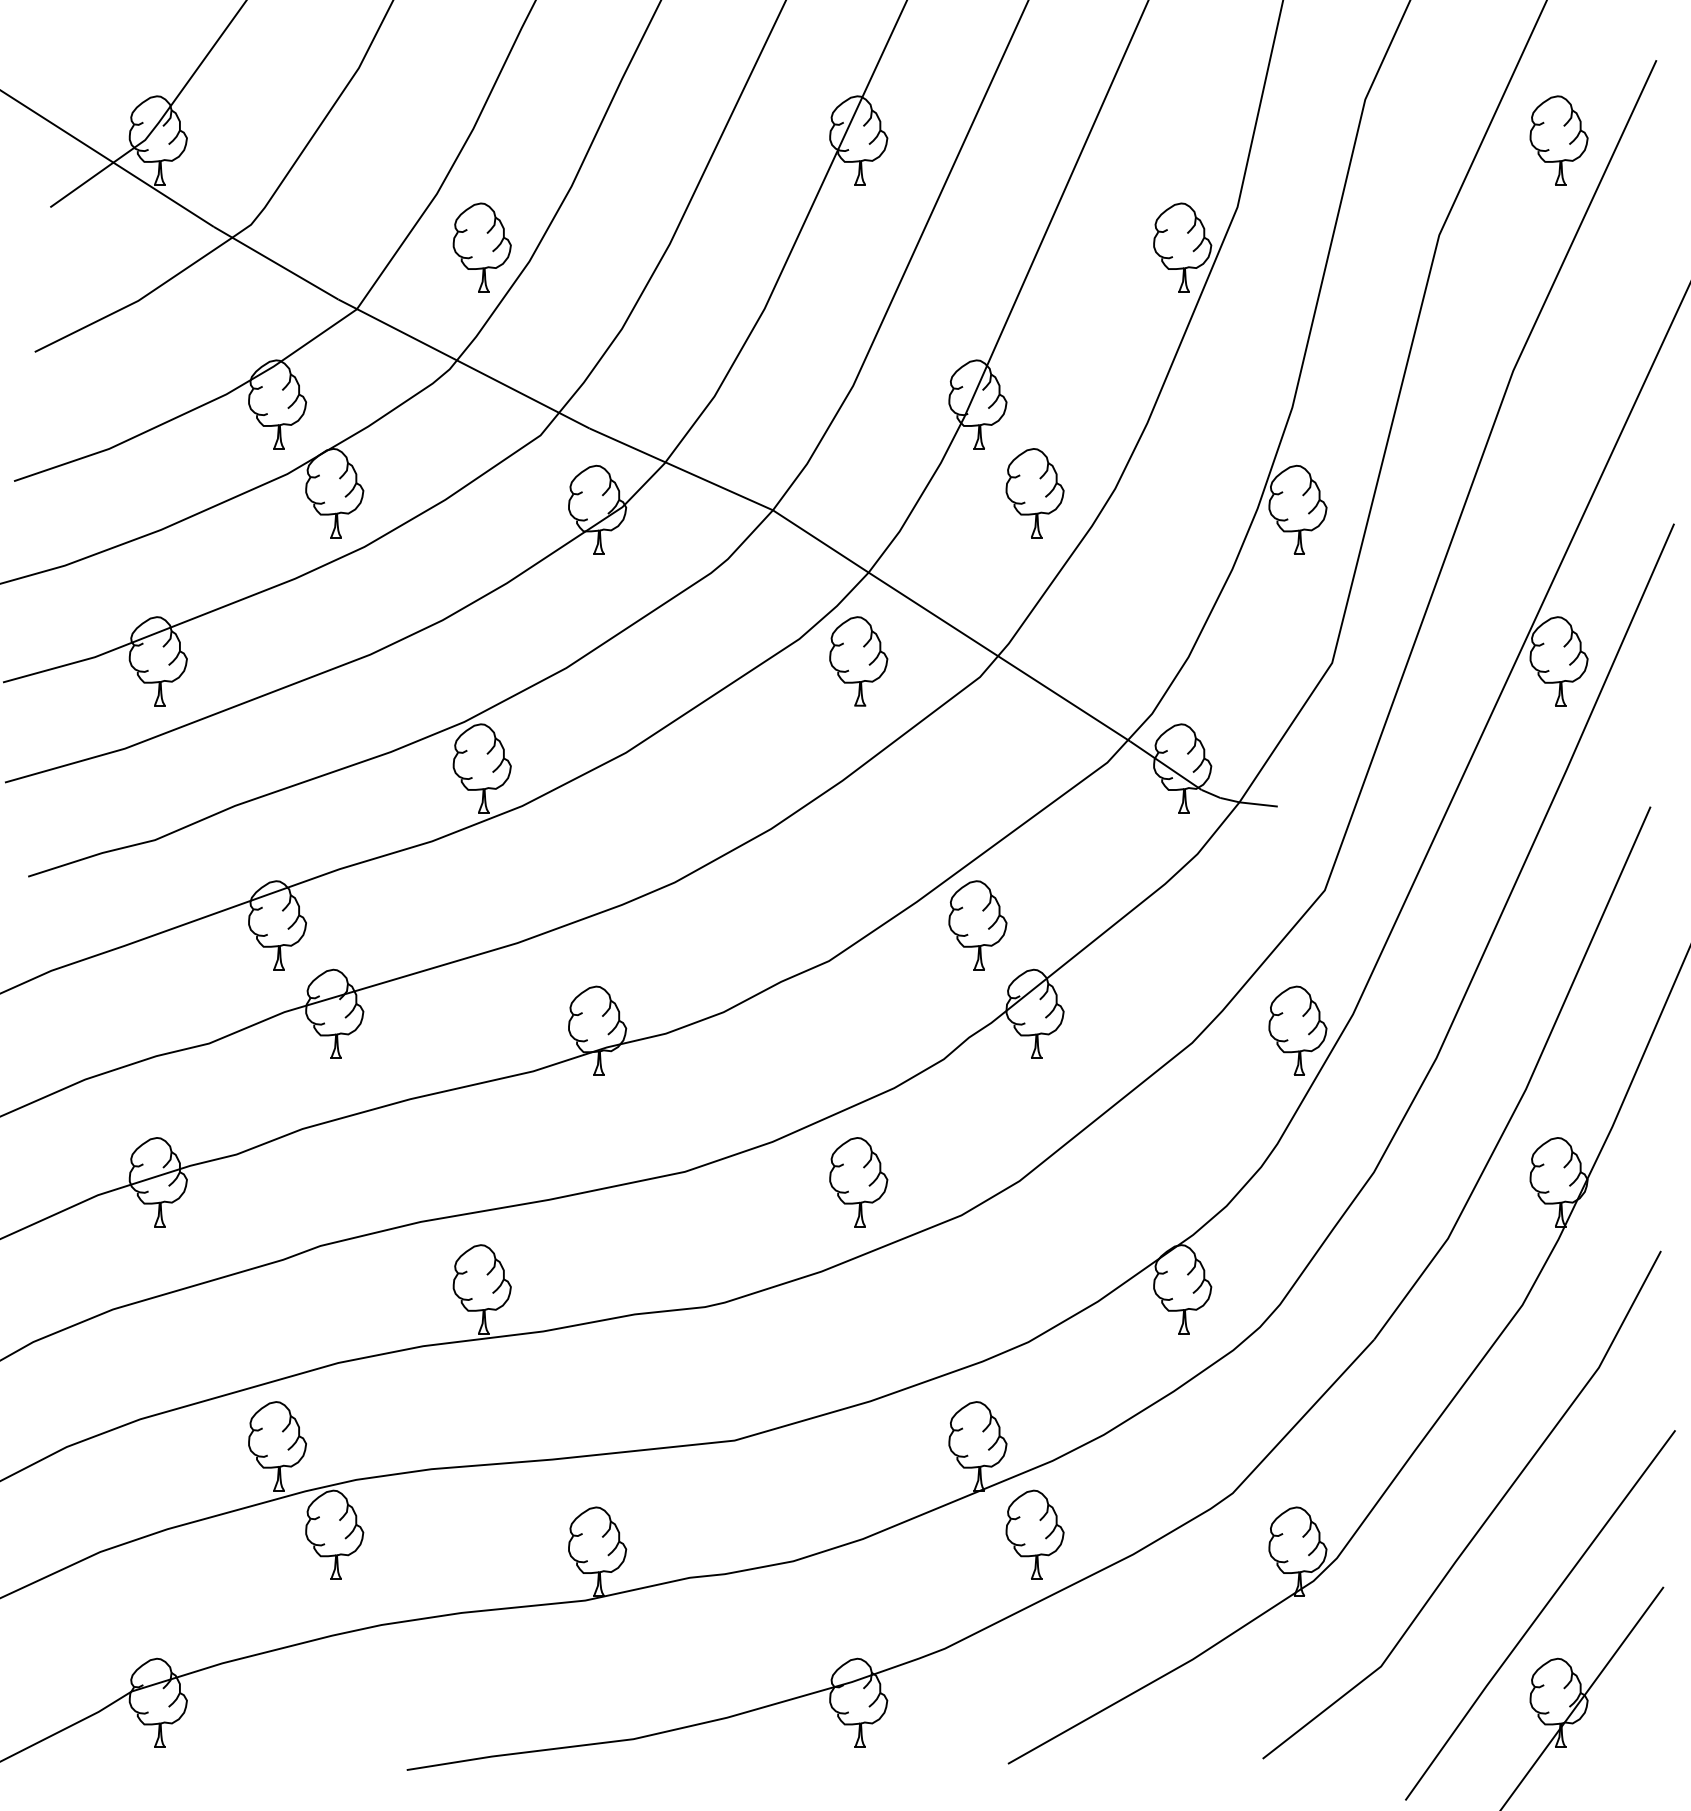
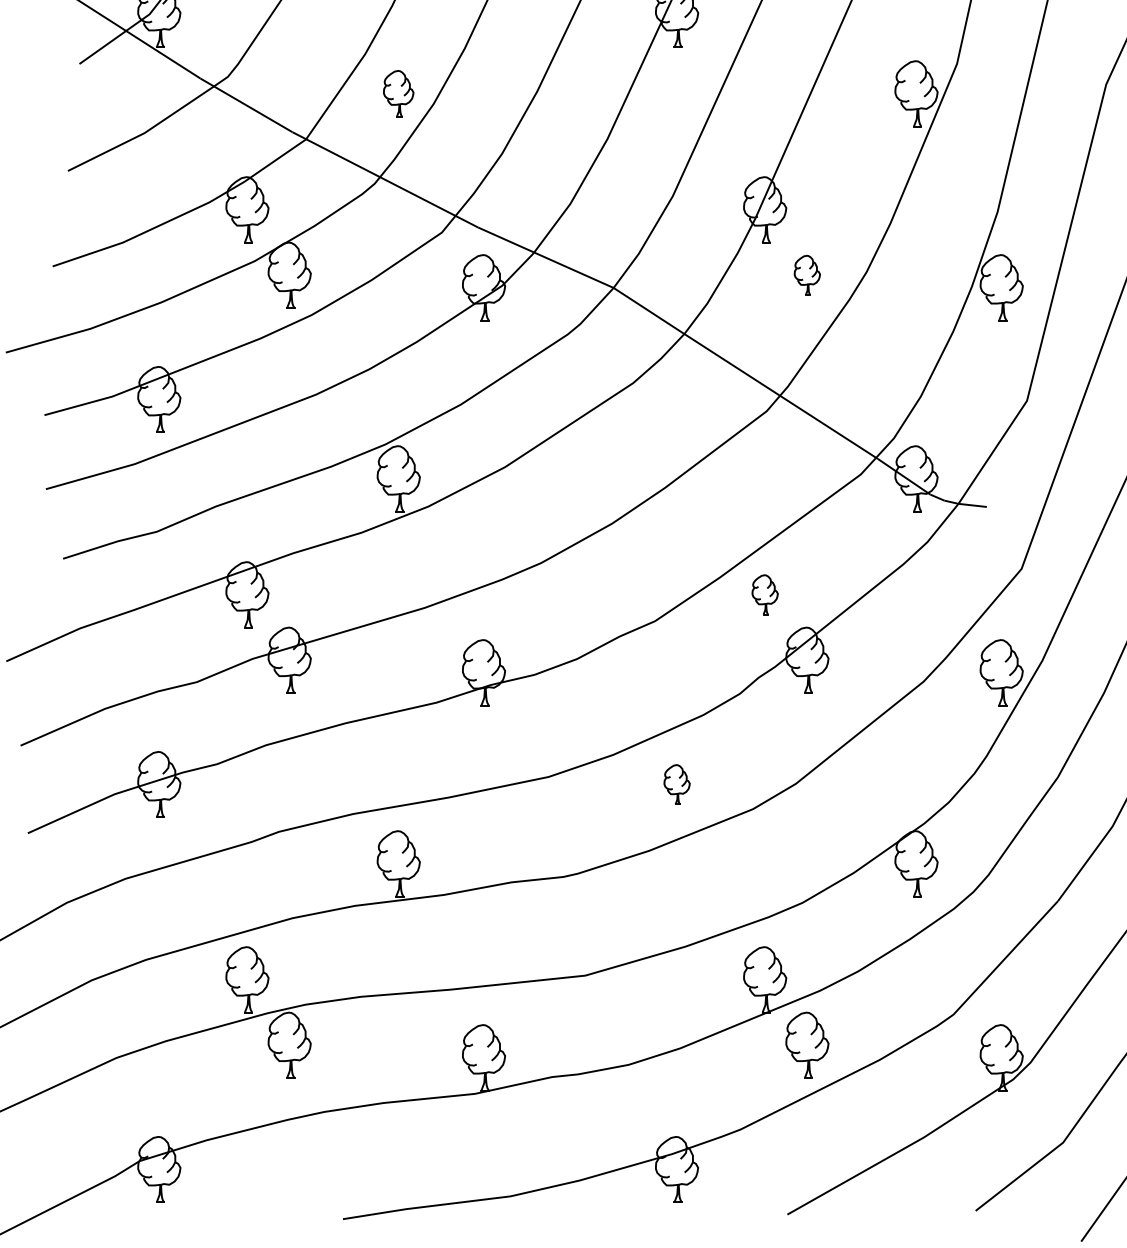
part: (481, 247) -> (398, 93), size x0.7
part: (1034, 493) -> (806, 275), size x0.6
part: (858, 661) -> (676, 399), removed
part: (977, 925) -> (764, 594), size x0.6
part: (858, 1182) -> (676, 784), size x0.6

